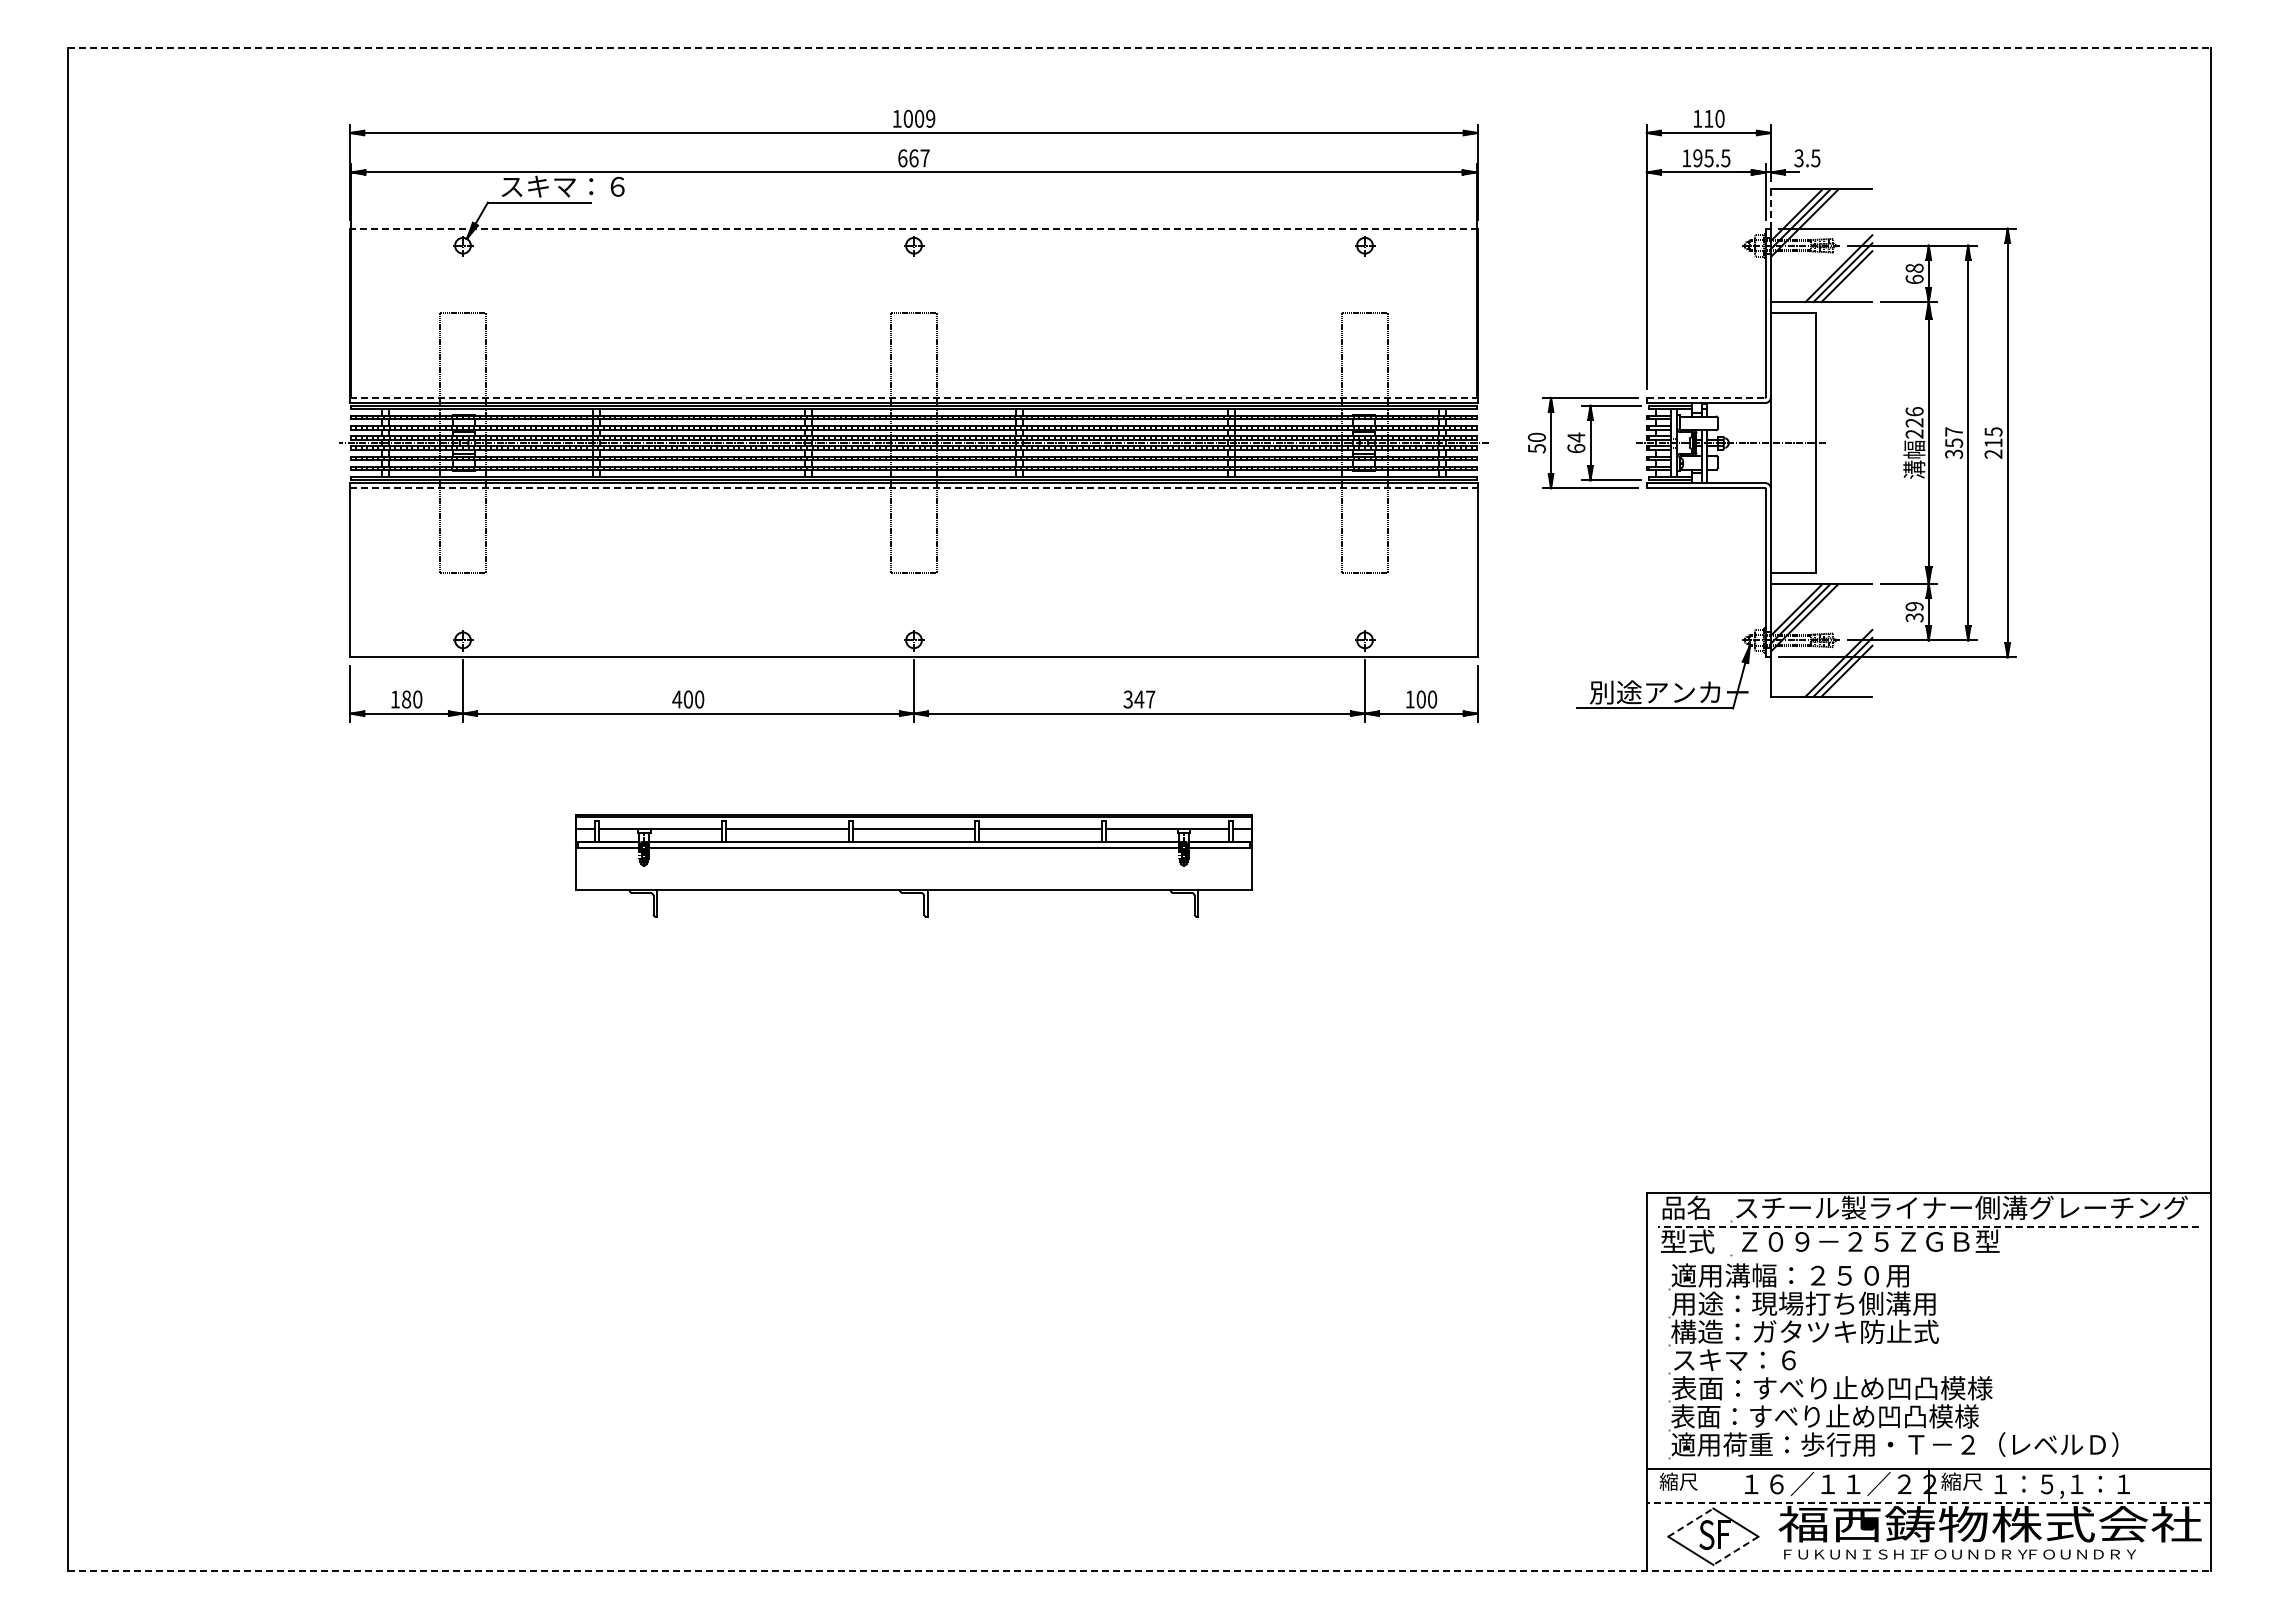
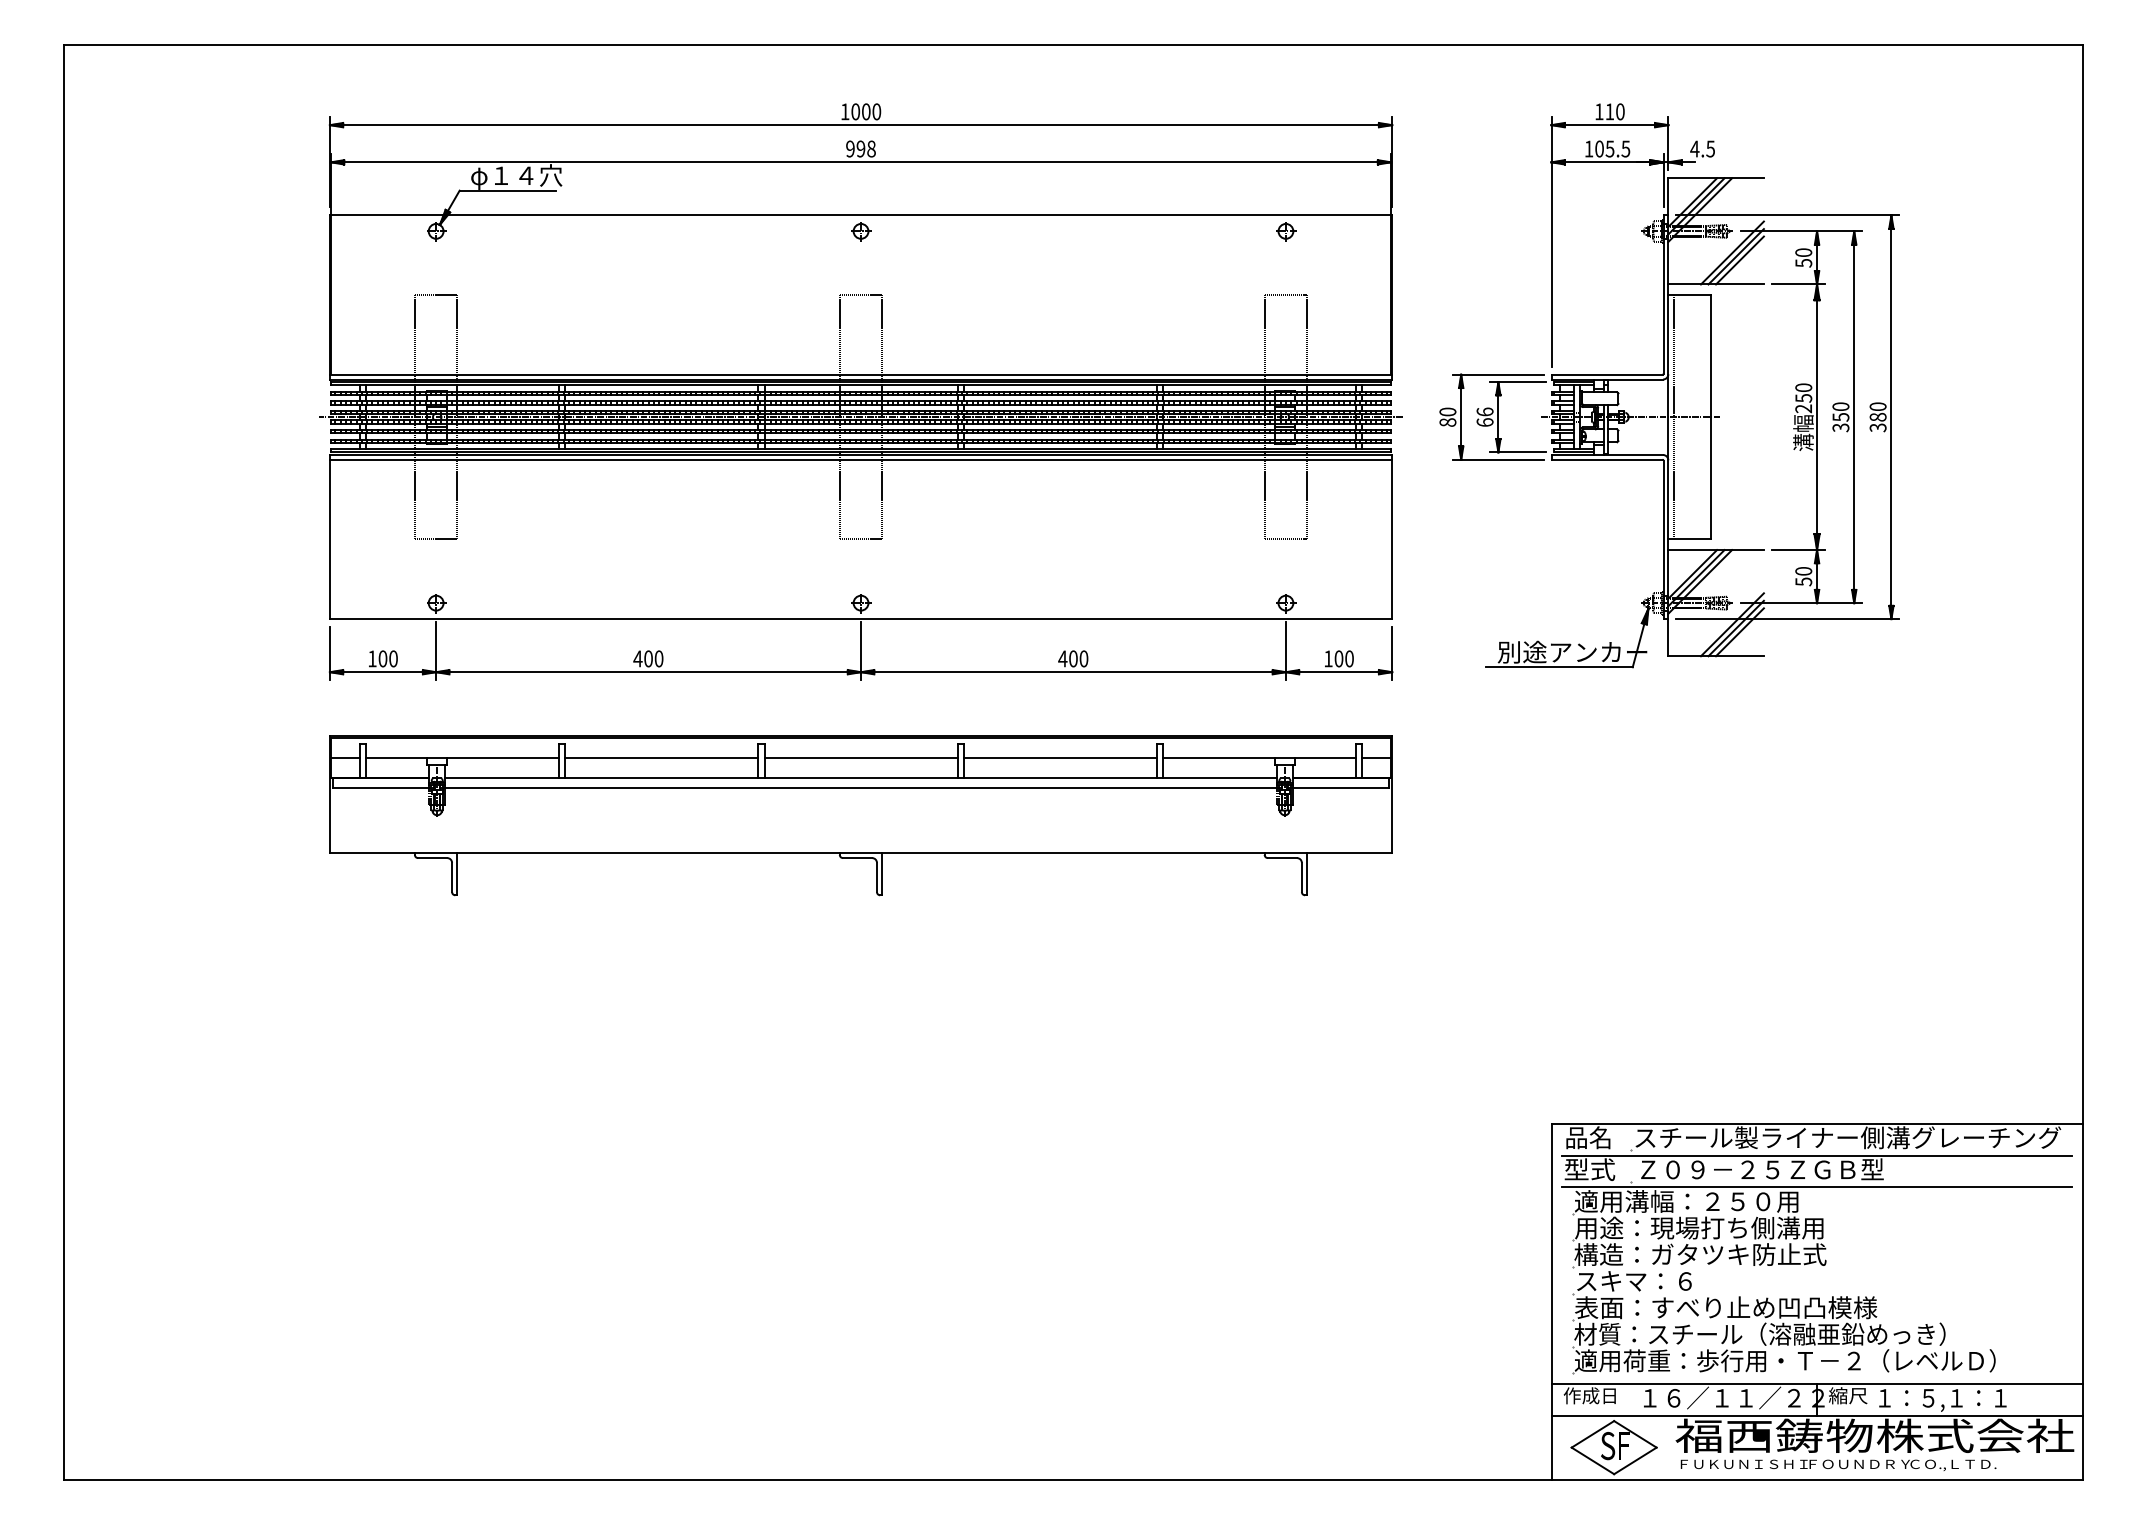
line: (1139, 48) -> (1073, 45), dashed -> solid
text: (930, 118) -> (876, 111), 1009 -> 1000
text: (913, 158) -> (860, 149), 667 -> 998
text: (1697, 158) -> (1599, 149), 195.5 -> 105.5
text: (1799, 158) -> (1695, 149), 3.5 -> 4.5
text: (562, 187) -> (529, 176), スキマ：６ -> φ１４穴
line: (1770, 209) -> (1667, 197), dashed -> solid
line: (913, 228) -> (860, 215), dashed -> solid
text: (1914, 273) -> (1803, 257), 68 -> 50
line: (913, 397) -> (860, 374), dashed -> solid
line: (1705, 397) -> (1606, 374), dashed -> solid
text: (1914, 417) -> (1803, 393), 226 -> 250
text: (1954, 431) -> (1841, 406), 357 -> 350
text: (1576, 437) -> (1485, 412), 64 -> 66
line: (1776, 442) -> (1673, 416), added
text: (1993, 442) -> (1878, 416), 215 -> 380
text: (1536, 448) -> (1447, 422), 50 -> 80
line: (913, 488) -> (860, 460), dashed -> solid
text: (1914, 611) -> (1803, 575), 39 -> 50
text: (406, 699) -> (382, 658), 180 -> 100
text: (1139, 699) -> (1073, 658), 347 -> 400
part: (913, 865) -> (860, 815), size x1.67
line: (1928, 1226) -> (1816, 1155), dashed -> solid
line: (1928, 1260) -> (1816, 1187), added
text: (1868, 1416) -> (1760, 1334), 表面：すべり止め凹凸模様 -> 材質：スチール（溶融亜鉛めっき）
text: (1687, 1481) -> (1589, 1395), 縮尺 -> 作成日
line: (1928, 1502) -> (1816, 1415), dashed -> solid
line: (1690, 1522) -> (1592, 1434), dashed -> solid
line: (1735, 1550) -> (1634, 1460), dashed -> solid
text: (2081, 1555) -> (1960, 1465), ＦＯＵＮＤＲＹ -> ＣＯ.,ＬＴＤ.
line: (1139, 1570) -> (1073, 1479), dashed -> solid

